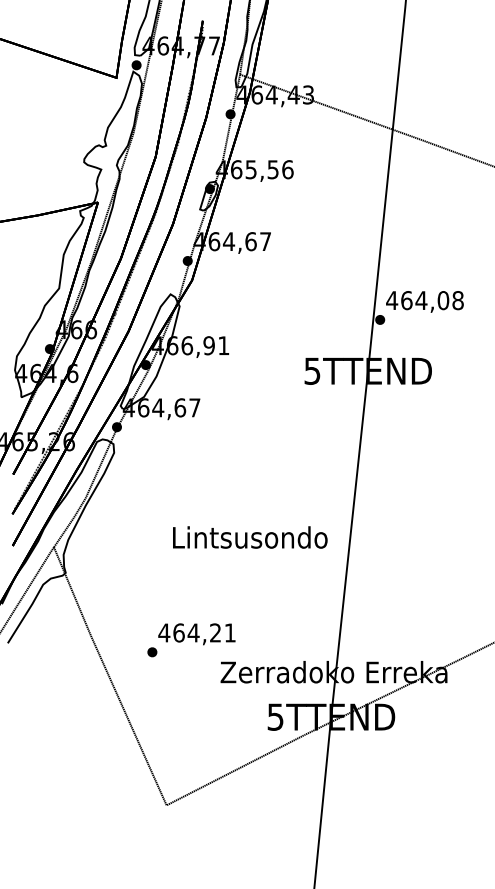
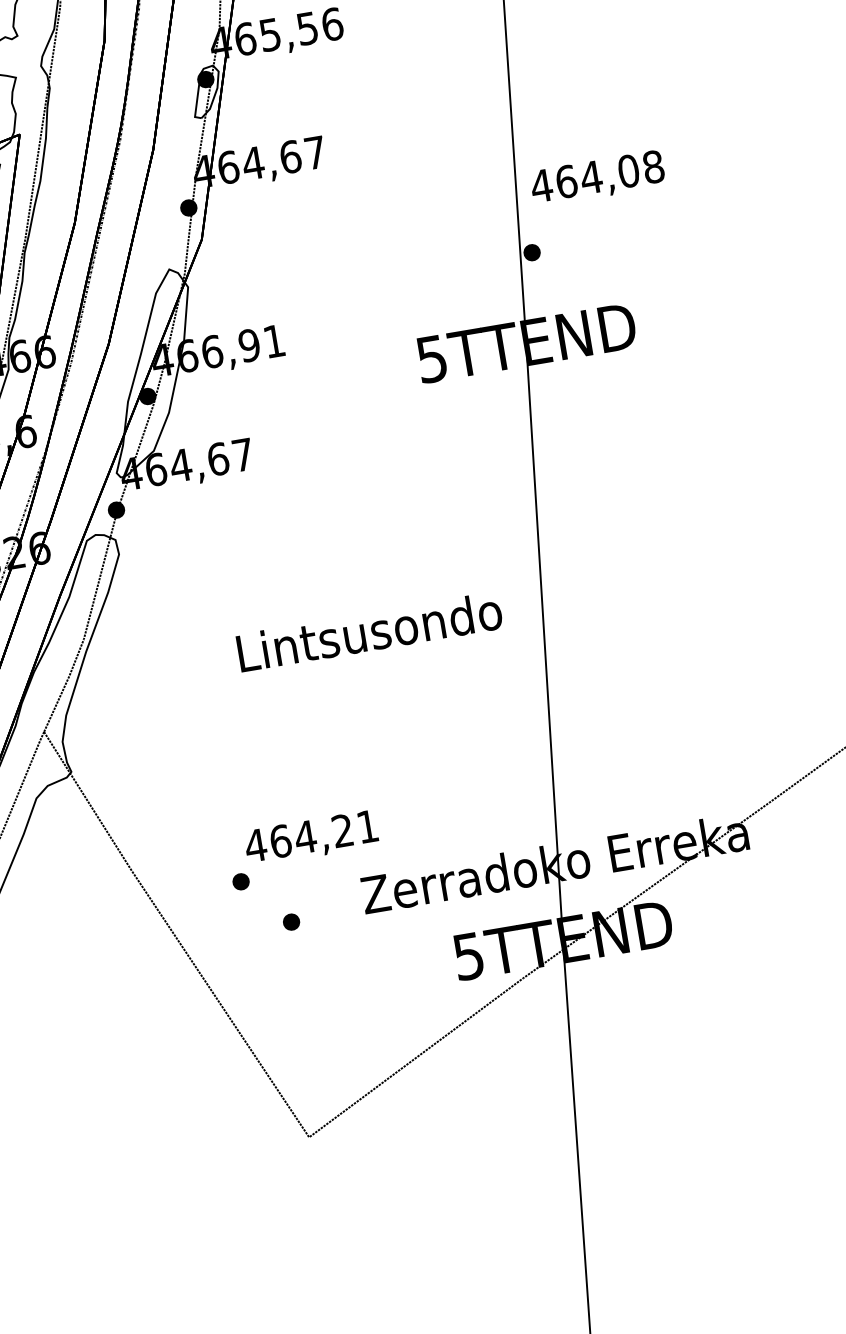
text: (424, 301) -> (596, 178), moved
text: (250, 537) -> (369, 631), moved
part: (177, 680) -> (291, 922), added

